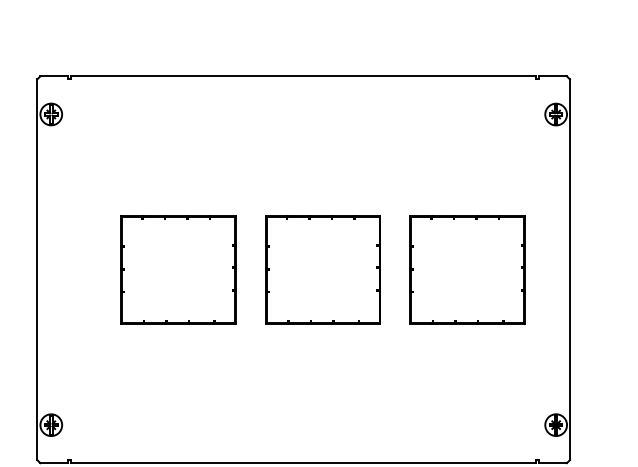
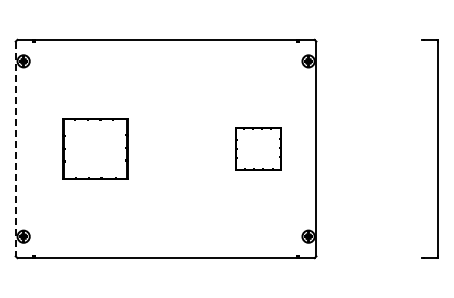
part: (322, 268) -> (176, 148), removed
part: (467, 268) -> (258, 148), size x0.7
line: (36, 270) -> (15, 149), solid -> dashed

